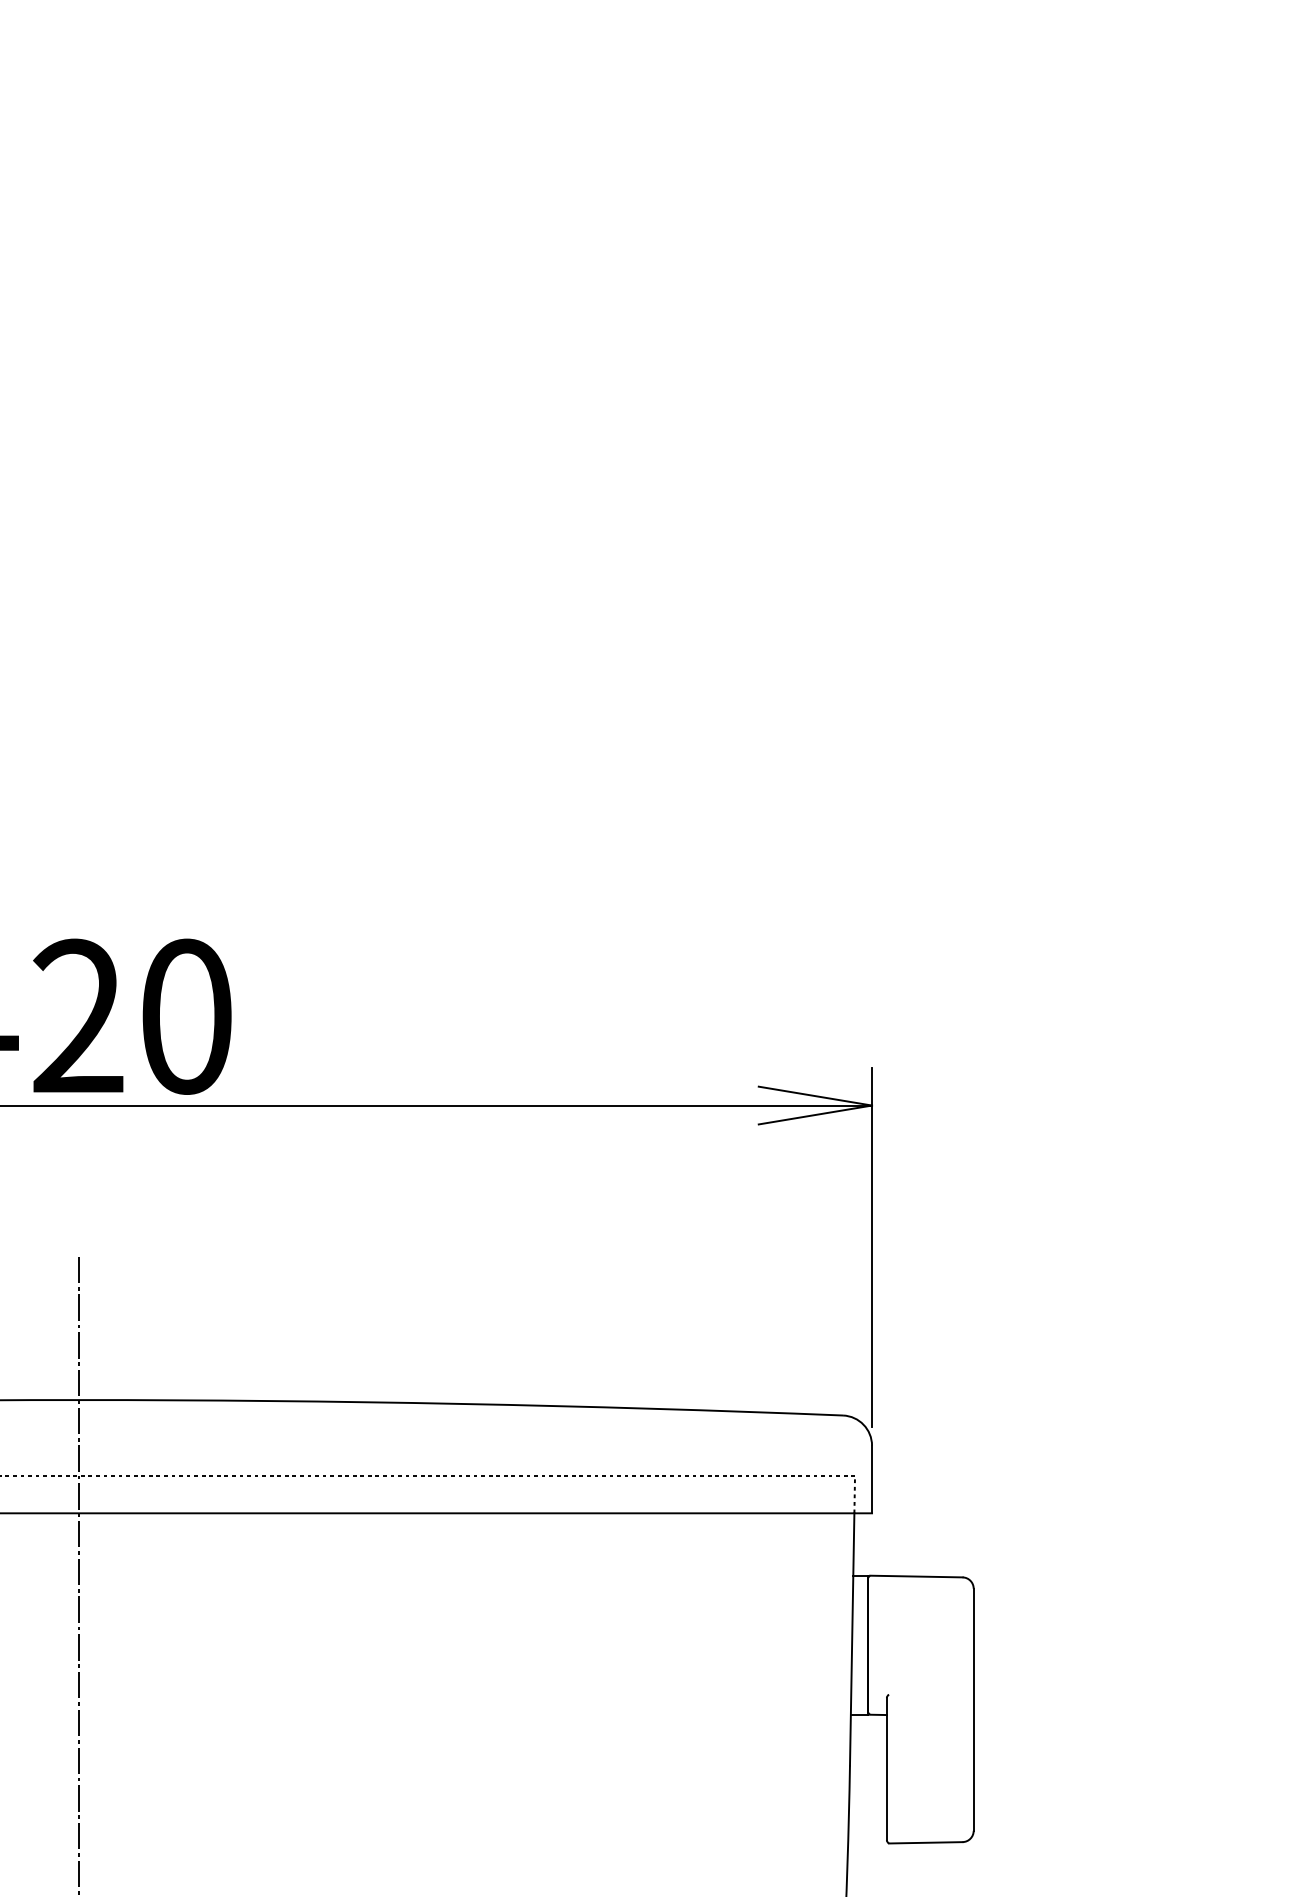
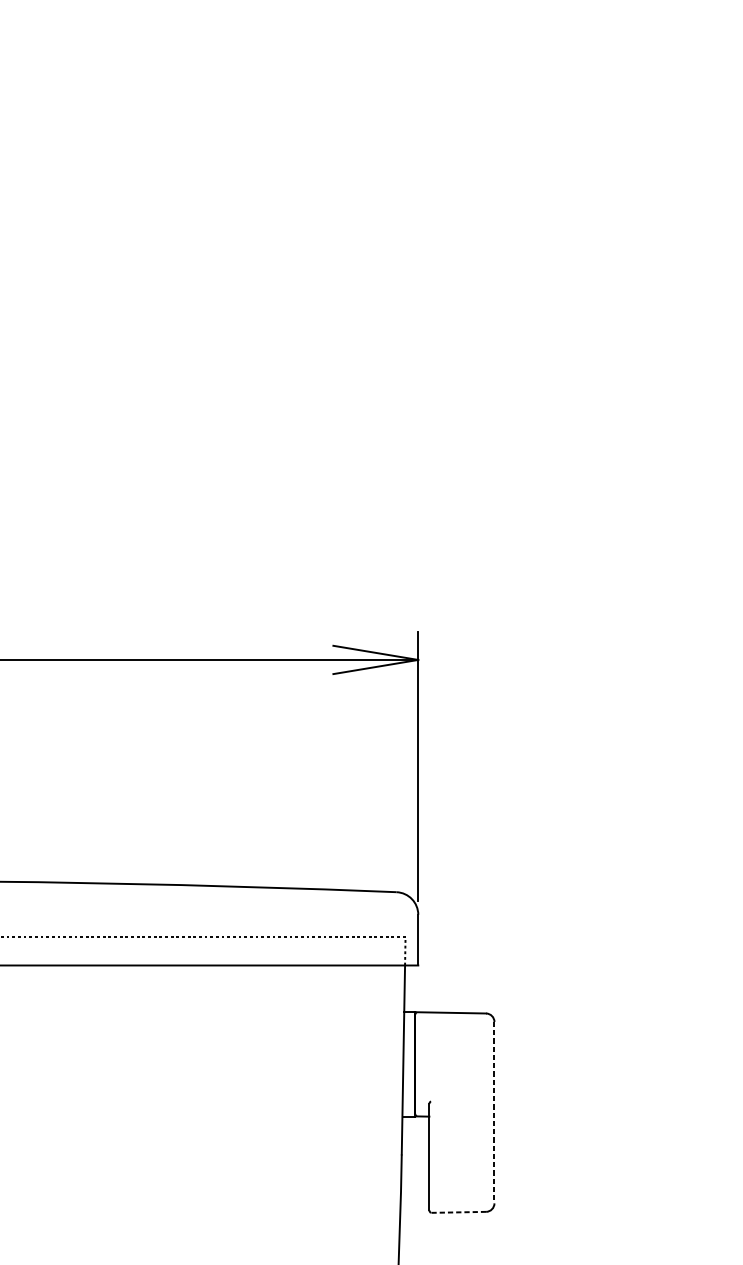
line: (973, 1710) -> (494, 1113), solid -> dashed
line: (925, 1842) -> (458, 1212), solid -> dashed

